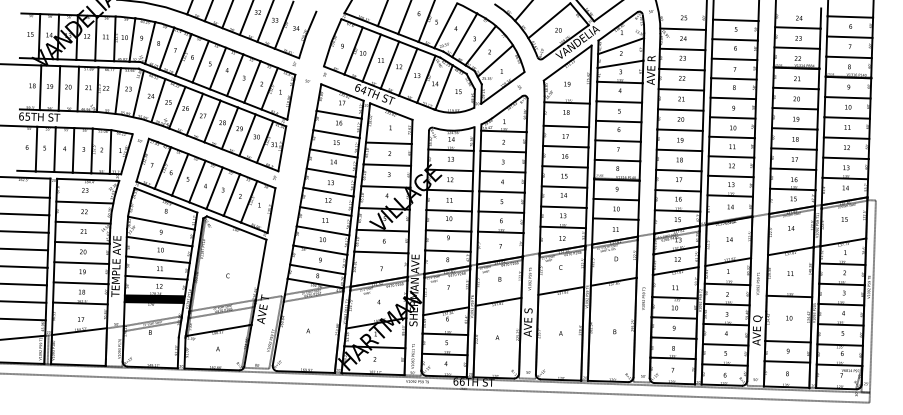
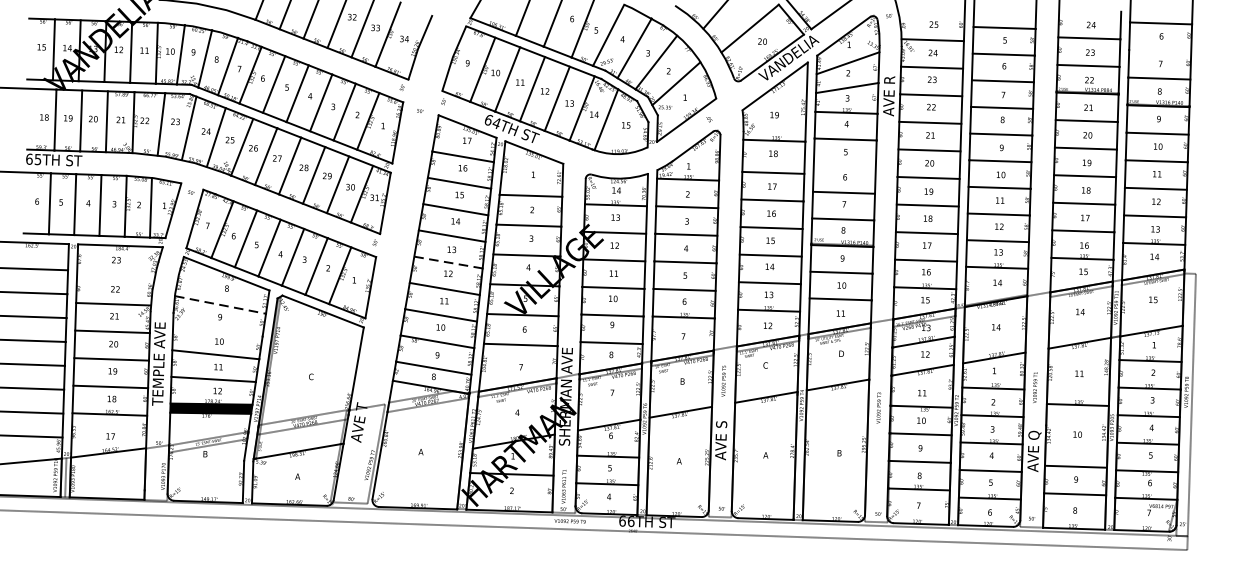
line: (849, 36) -> (1159, 50), removed
line: (618, 121) -> (844, 166), removed
line: (328, 192) -> (448, 263), solid -> dashed
line: (84, 202) -> (115, 276), removed
line: (161, 223) -> (220, 305), solid -> dashed
line: (159, 241) -> (217, 329), removed

